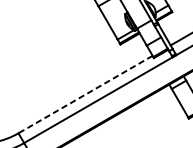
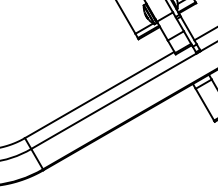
line: (85, 95) -> (99, 95), dashed -> solid

